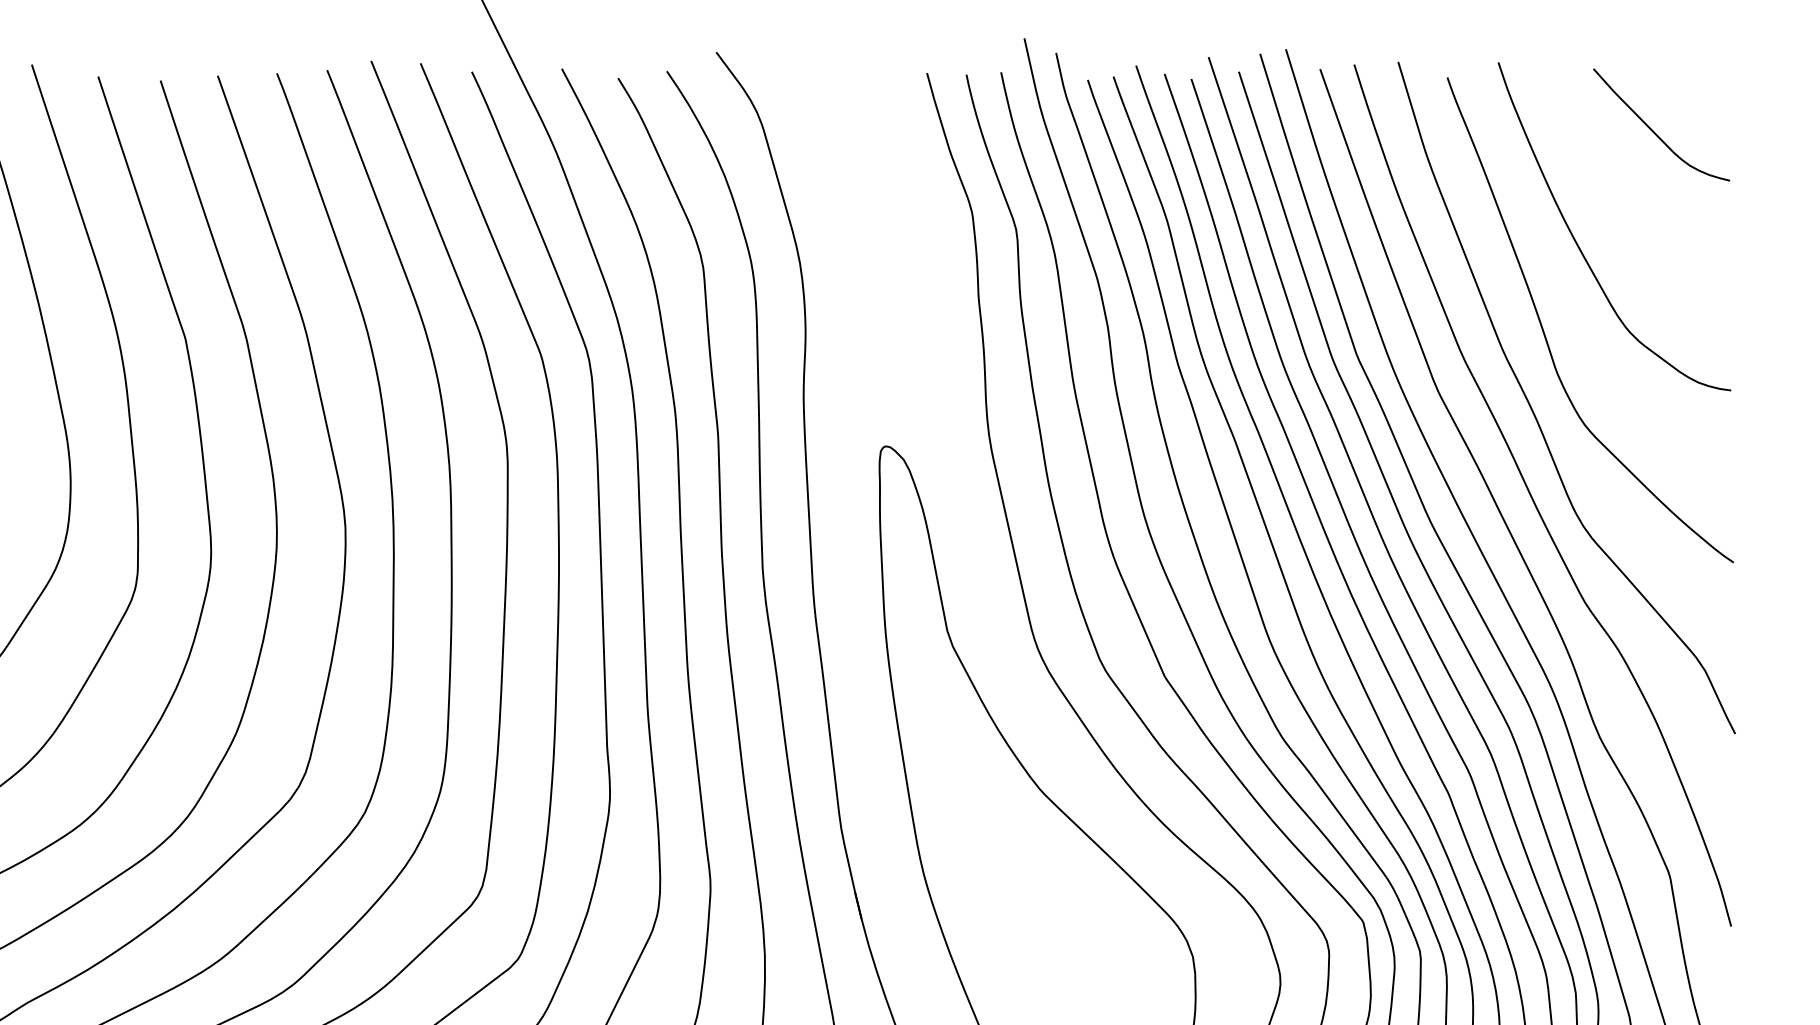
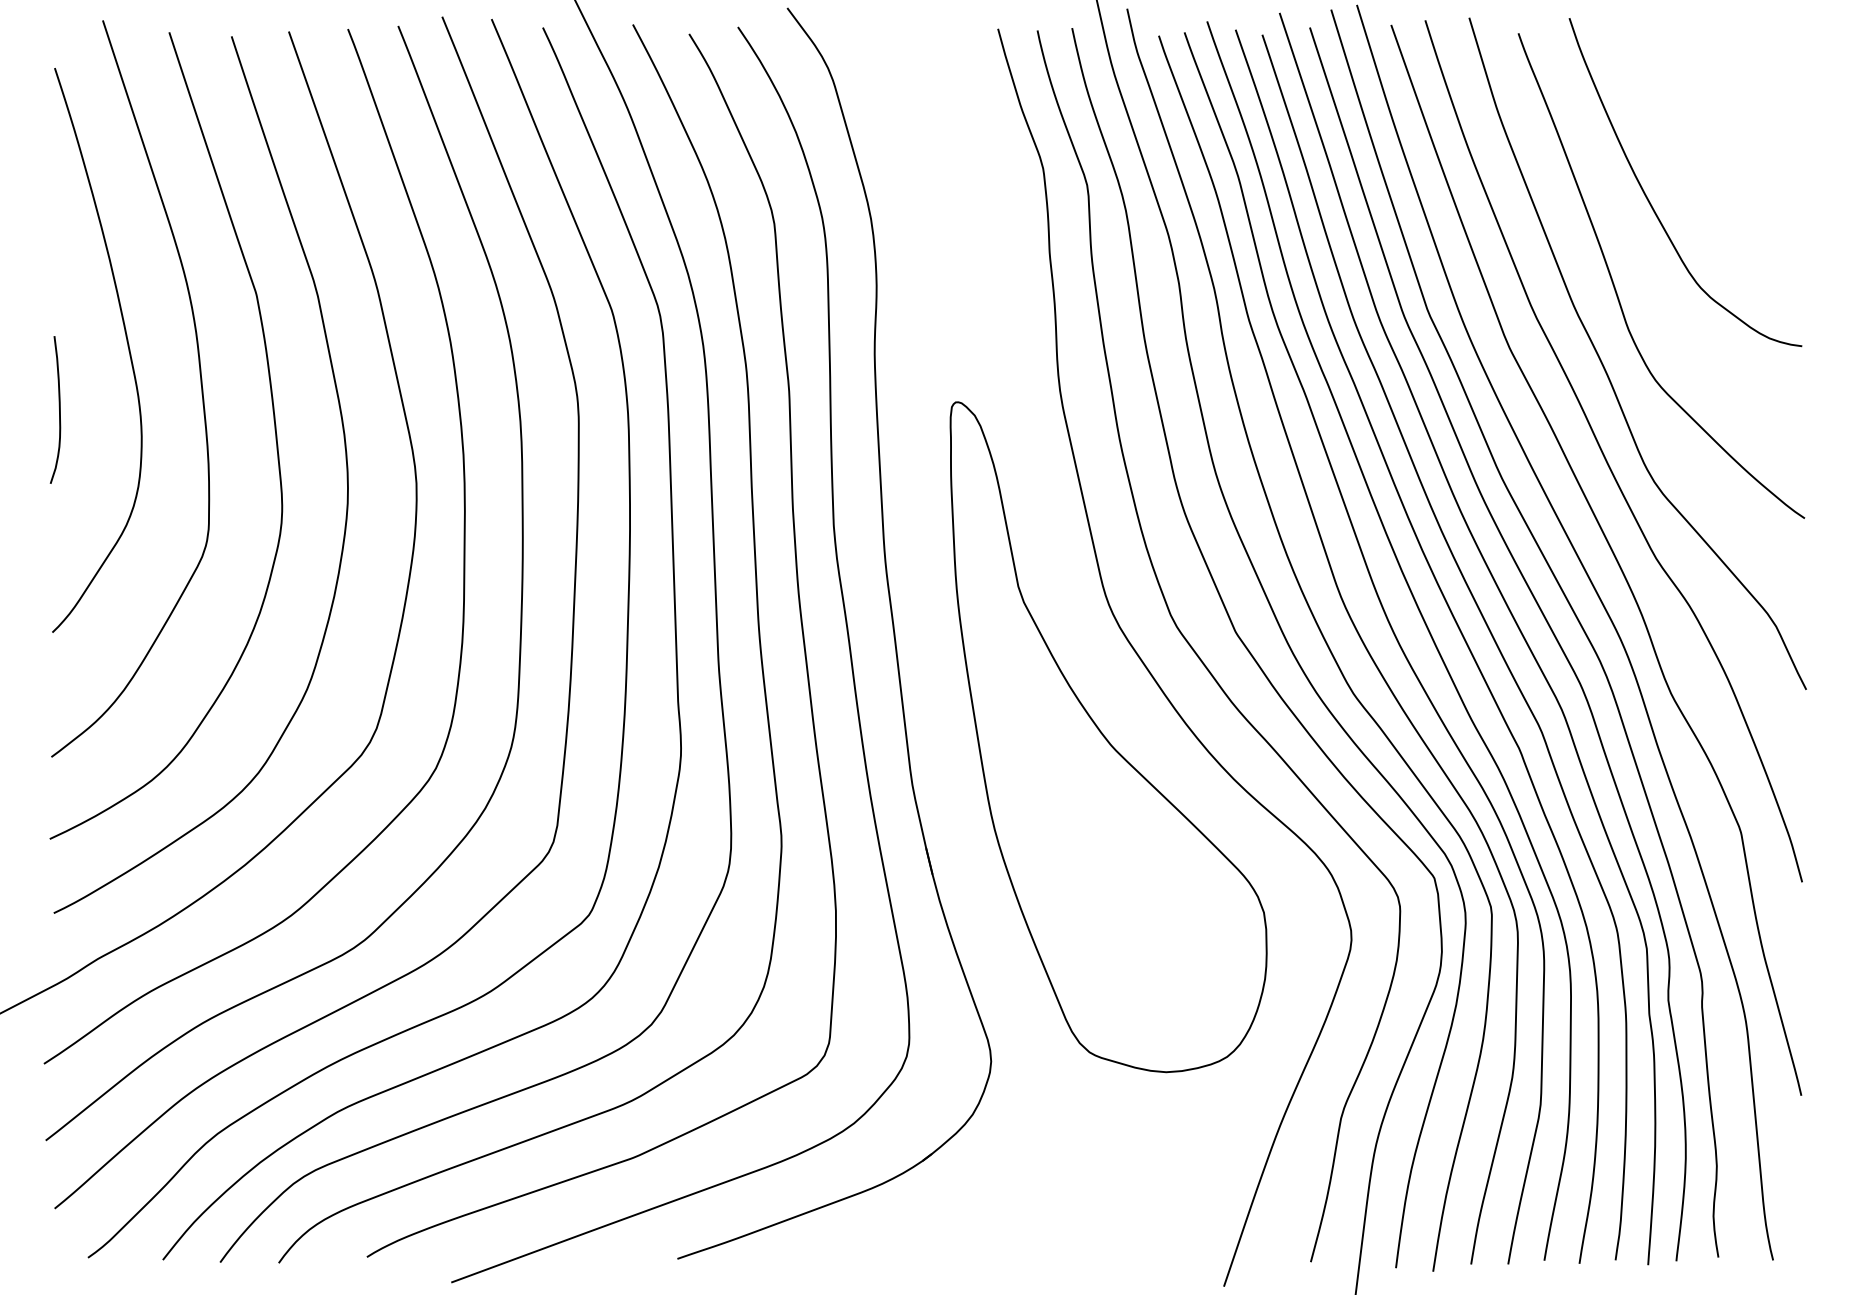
curve: (1654, 131) -> (1725, 87), removed

